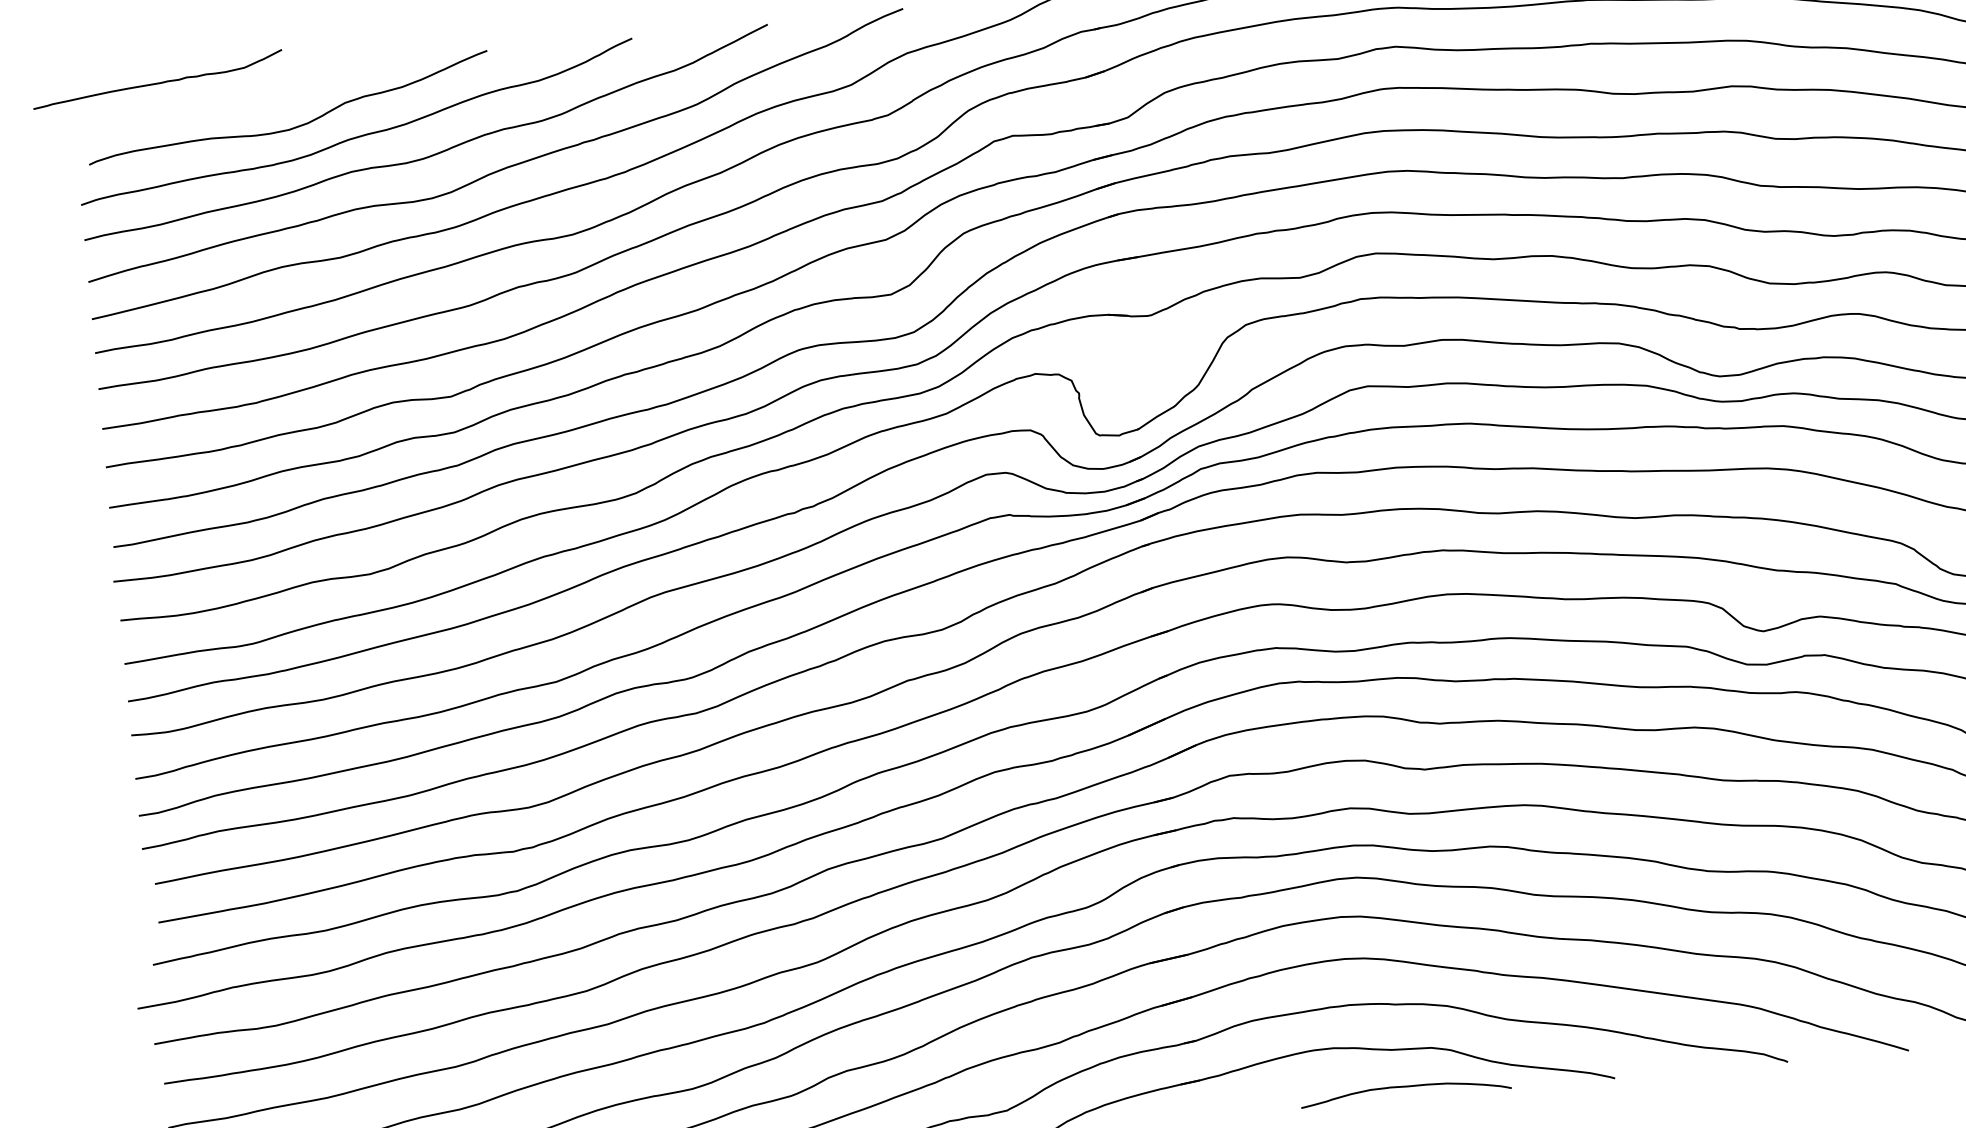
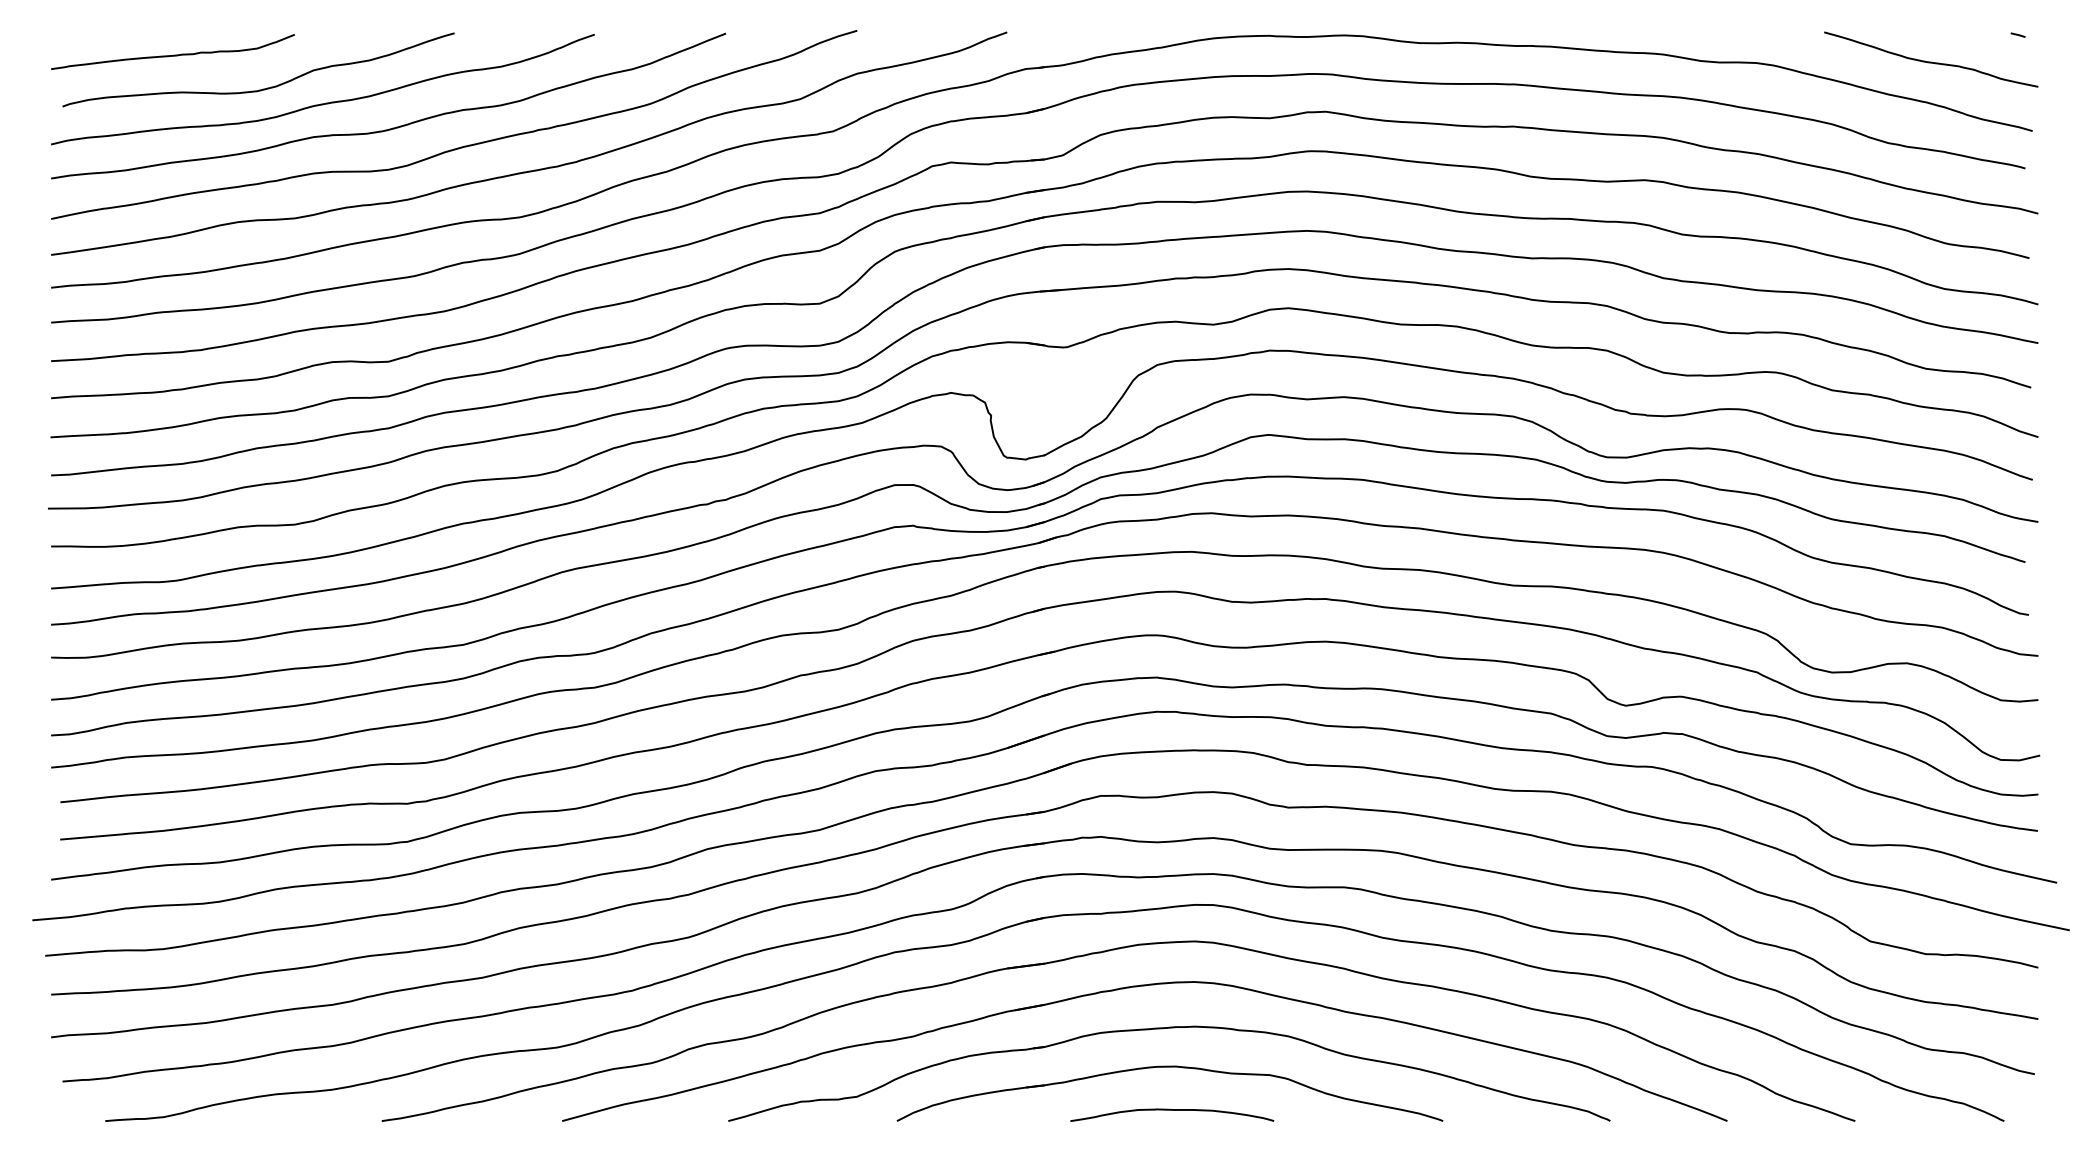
curve: (158, 82) -> (173, 54), moved
curve: (1405, 1087) -> (1172, 1110), moved

